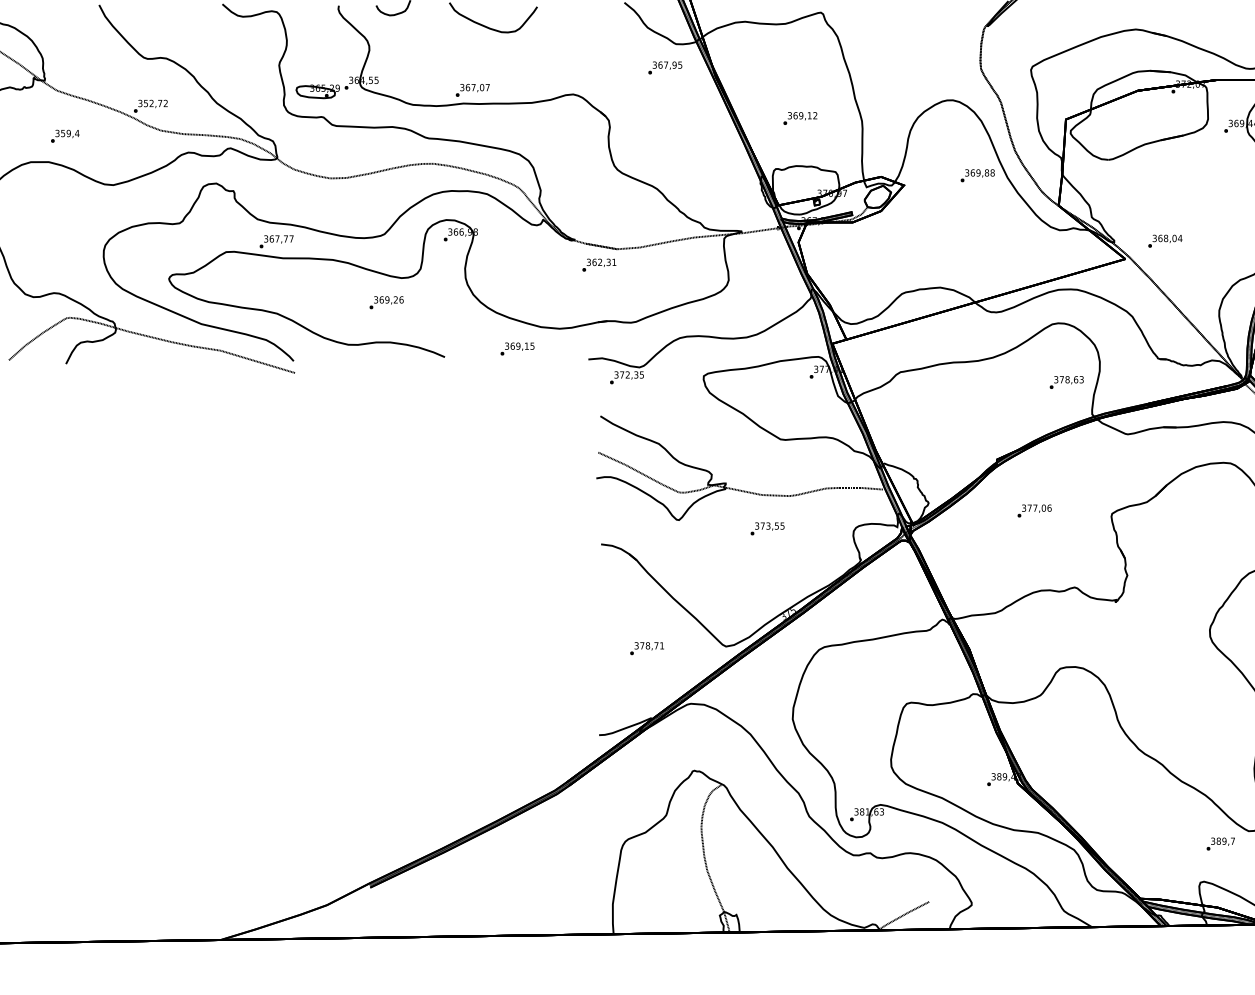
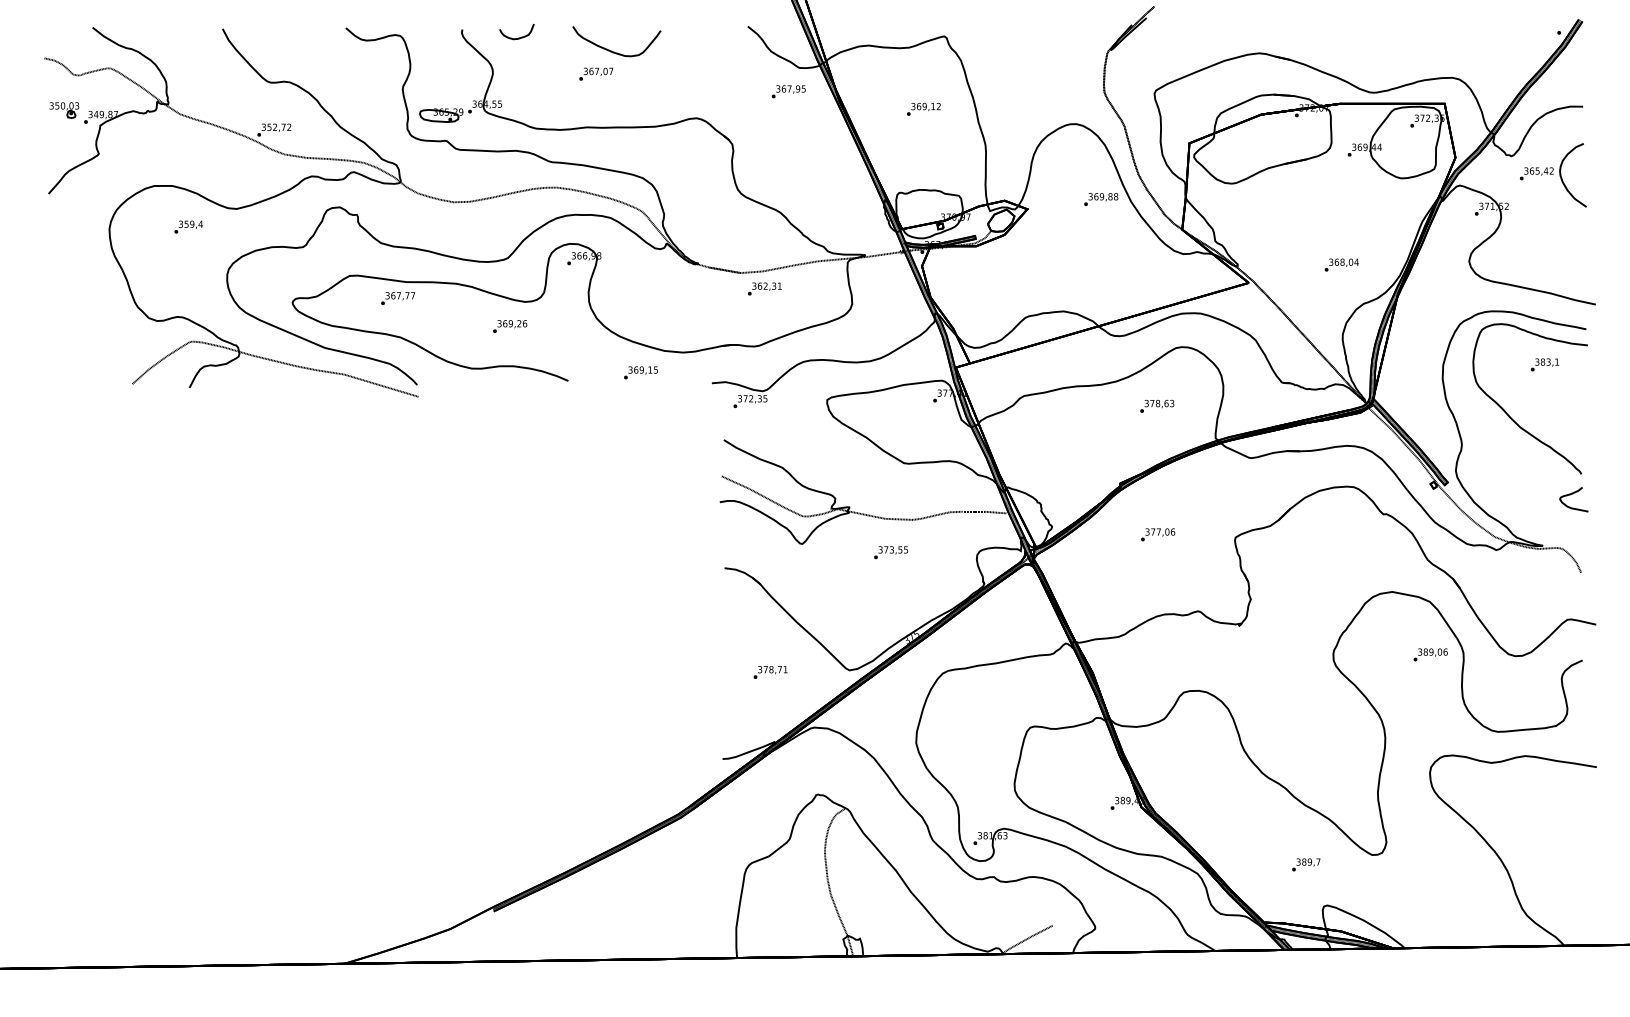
text: (473, 89) -> (596, 73), moved
text: (800, 117) -> (923, 108), moved
text: (65, 135) -> (188, 226), moved
text: (1165, 240) -> (1341, 264), moved
text: (277, 241) -> (398, 298), moved
text: (599, 264) -> (764, 288), moved
text: (1067, 381) -> (1157, 405), moved
text: (1221, 843) -> (1306, 864), moved

